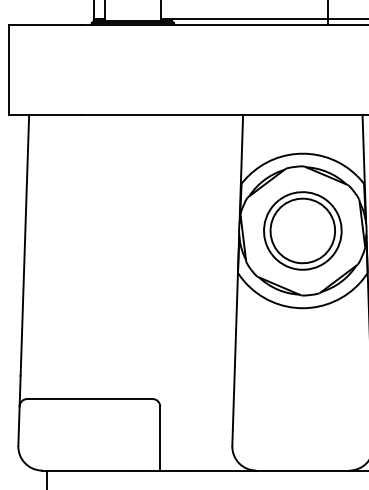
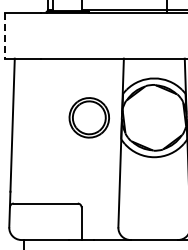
line: (8, 69) -> (4, 35), solid -> dashed
part: (301, 230) -> (88, 117), moved

